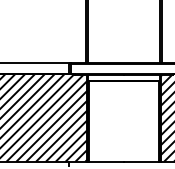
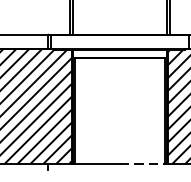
line: (142, 161) -> (144, 163), solid -> dashed

